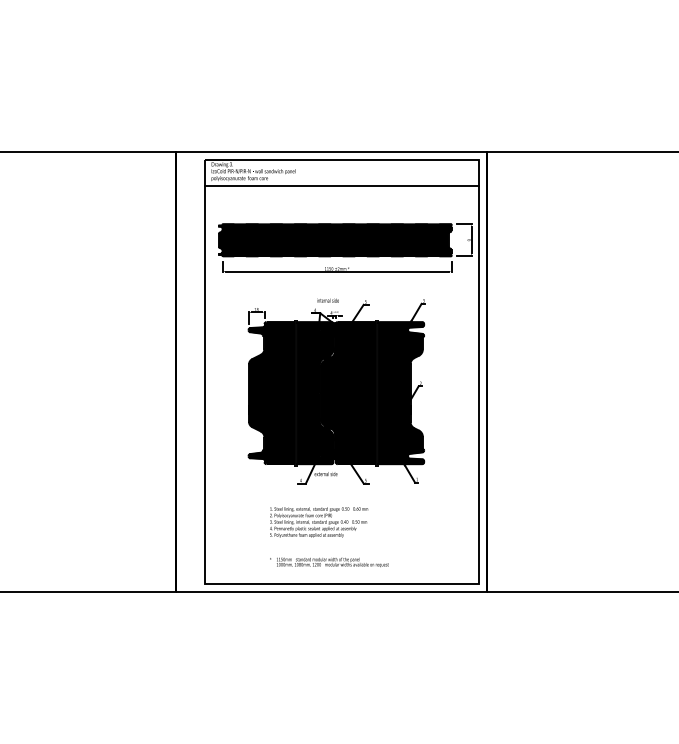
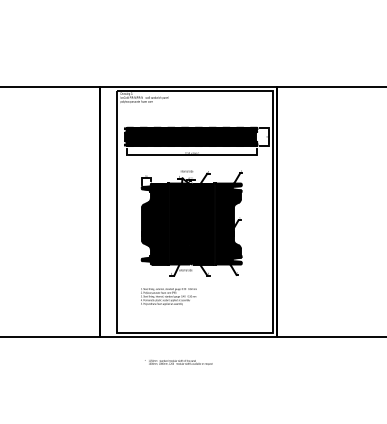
line: (343, 186) -> (195, 106), removed
text: (318, 522) -> (168, 296), moved
text: (328, 562) -> (178, 362), moved

